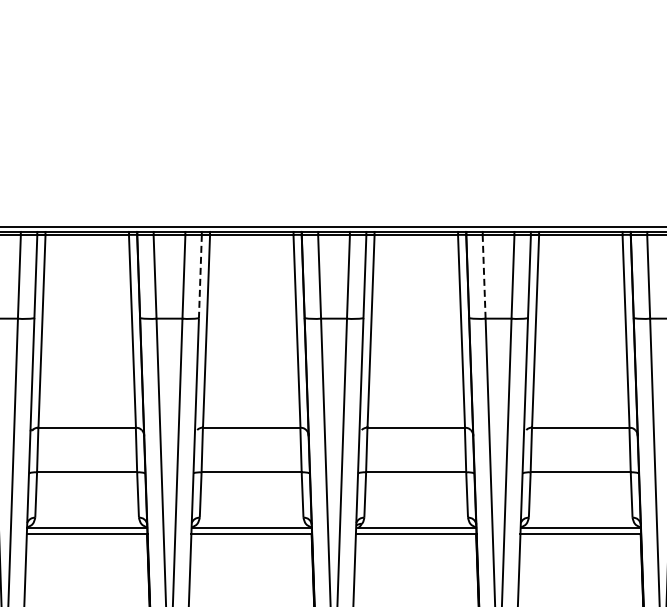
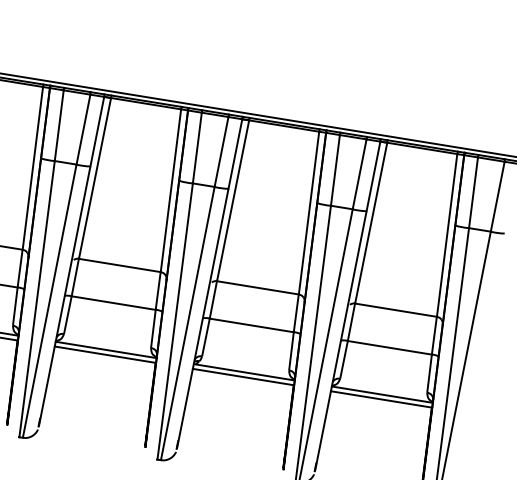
line: (200, 276) -> (97, 131), dashed -> solid
line: (484, 276) -> (335, 170), dashed -> solid

